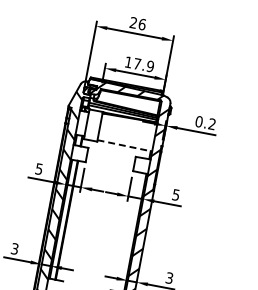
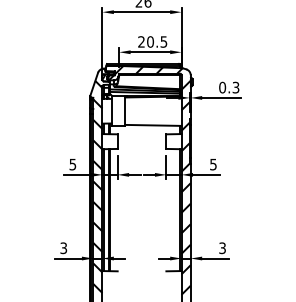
text: (139, 63) -> (152, 41), 17.9 -> 20.5
text: (211, 124) -> (235, 87), 0.2 -> 0.3
line: (124, 145) -> (153, 125), dashed -> solid

